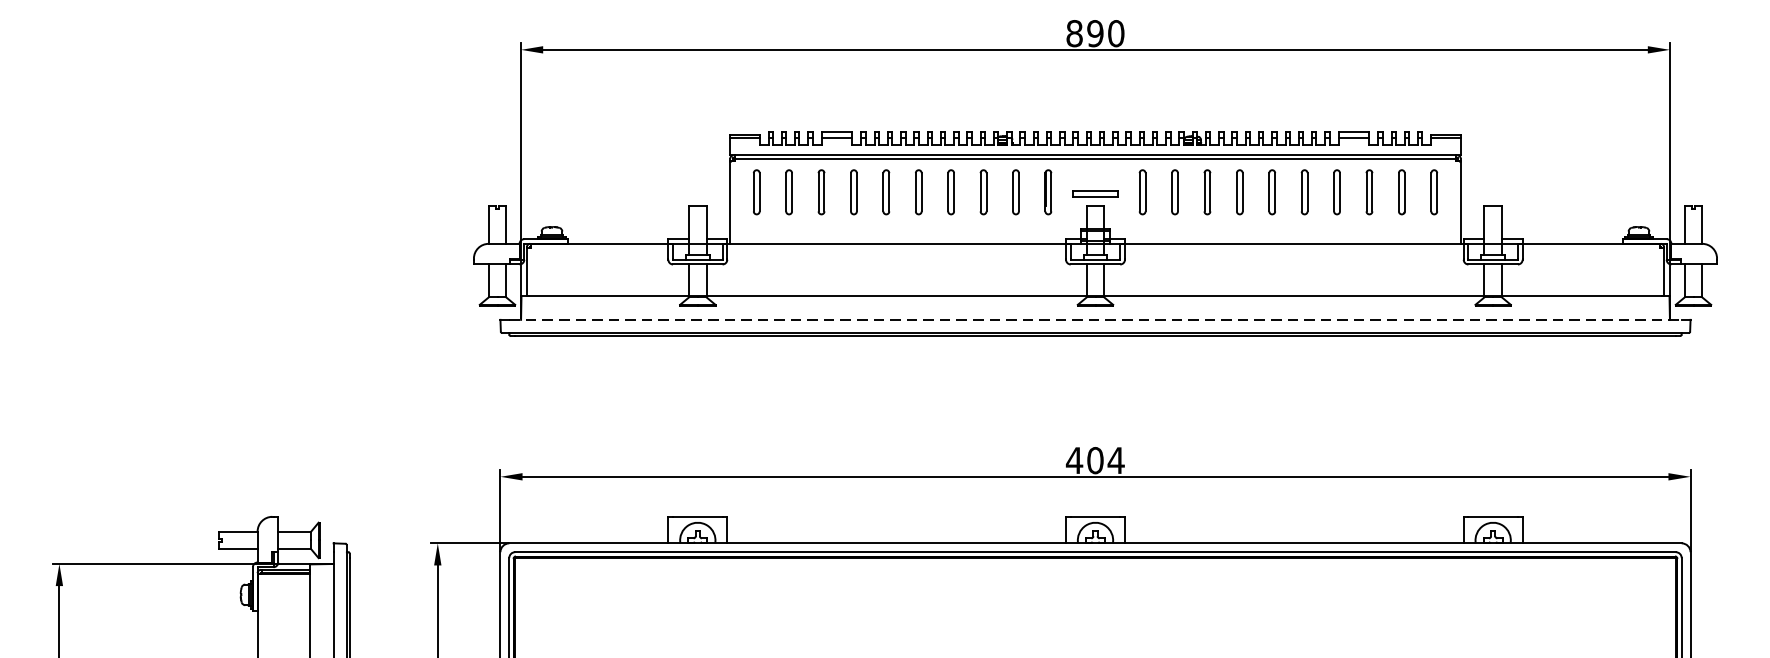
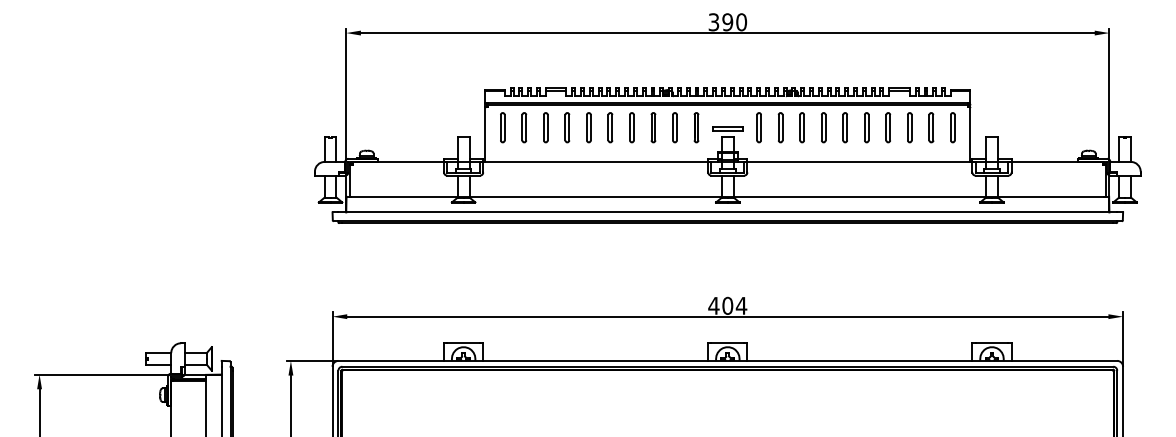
text: (1073, 33) -> (713, 22), 890 -> 390
line: (1096, 319) -> (728, 212), dashed -> solid

